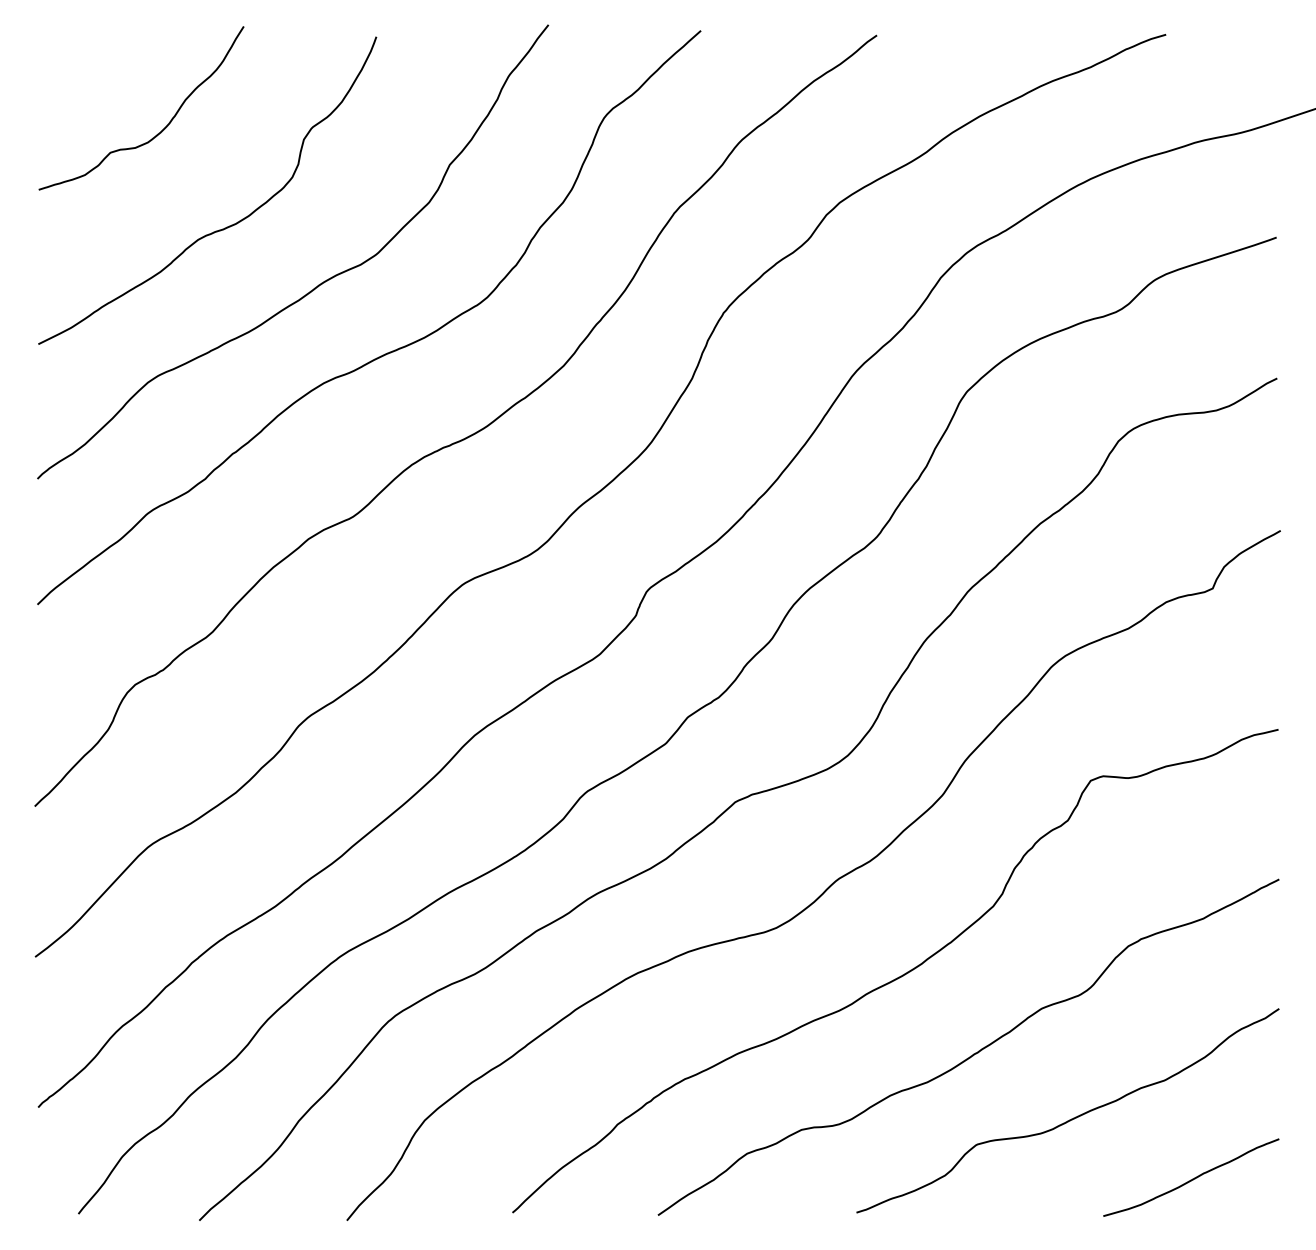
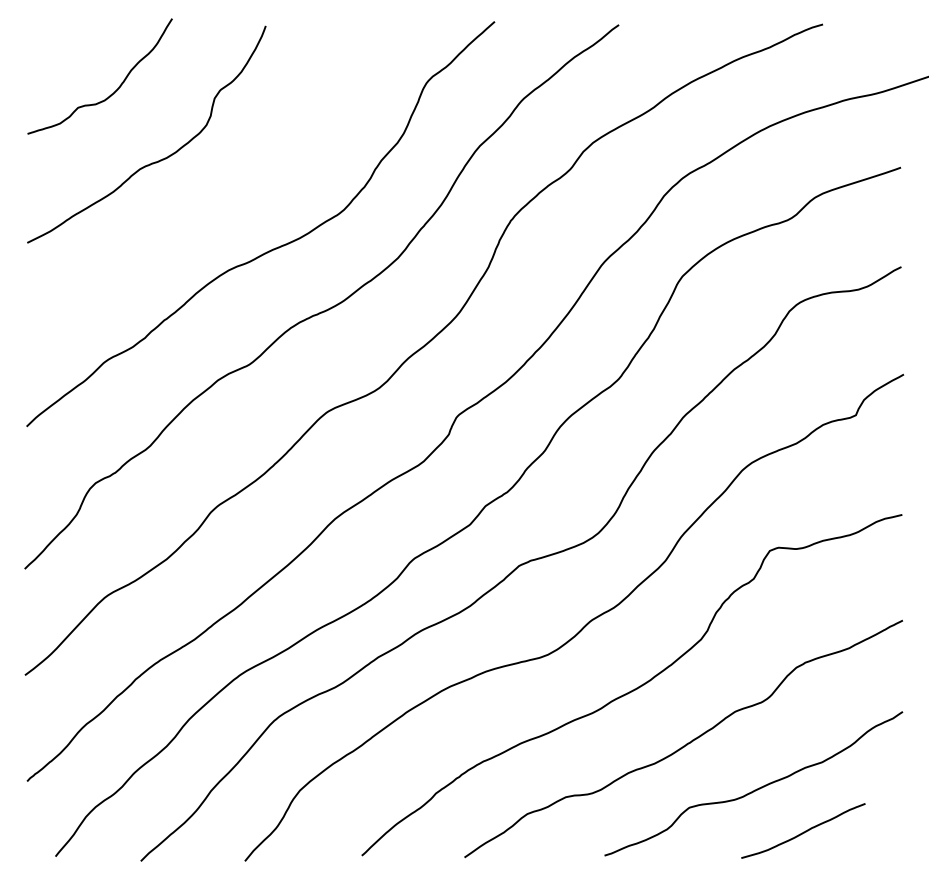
curve: (318, 284) -> (224, 200), removed
curve: (1192, 1178) -> (804, 831), moved

